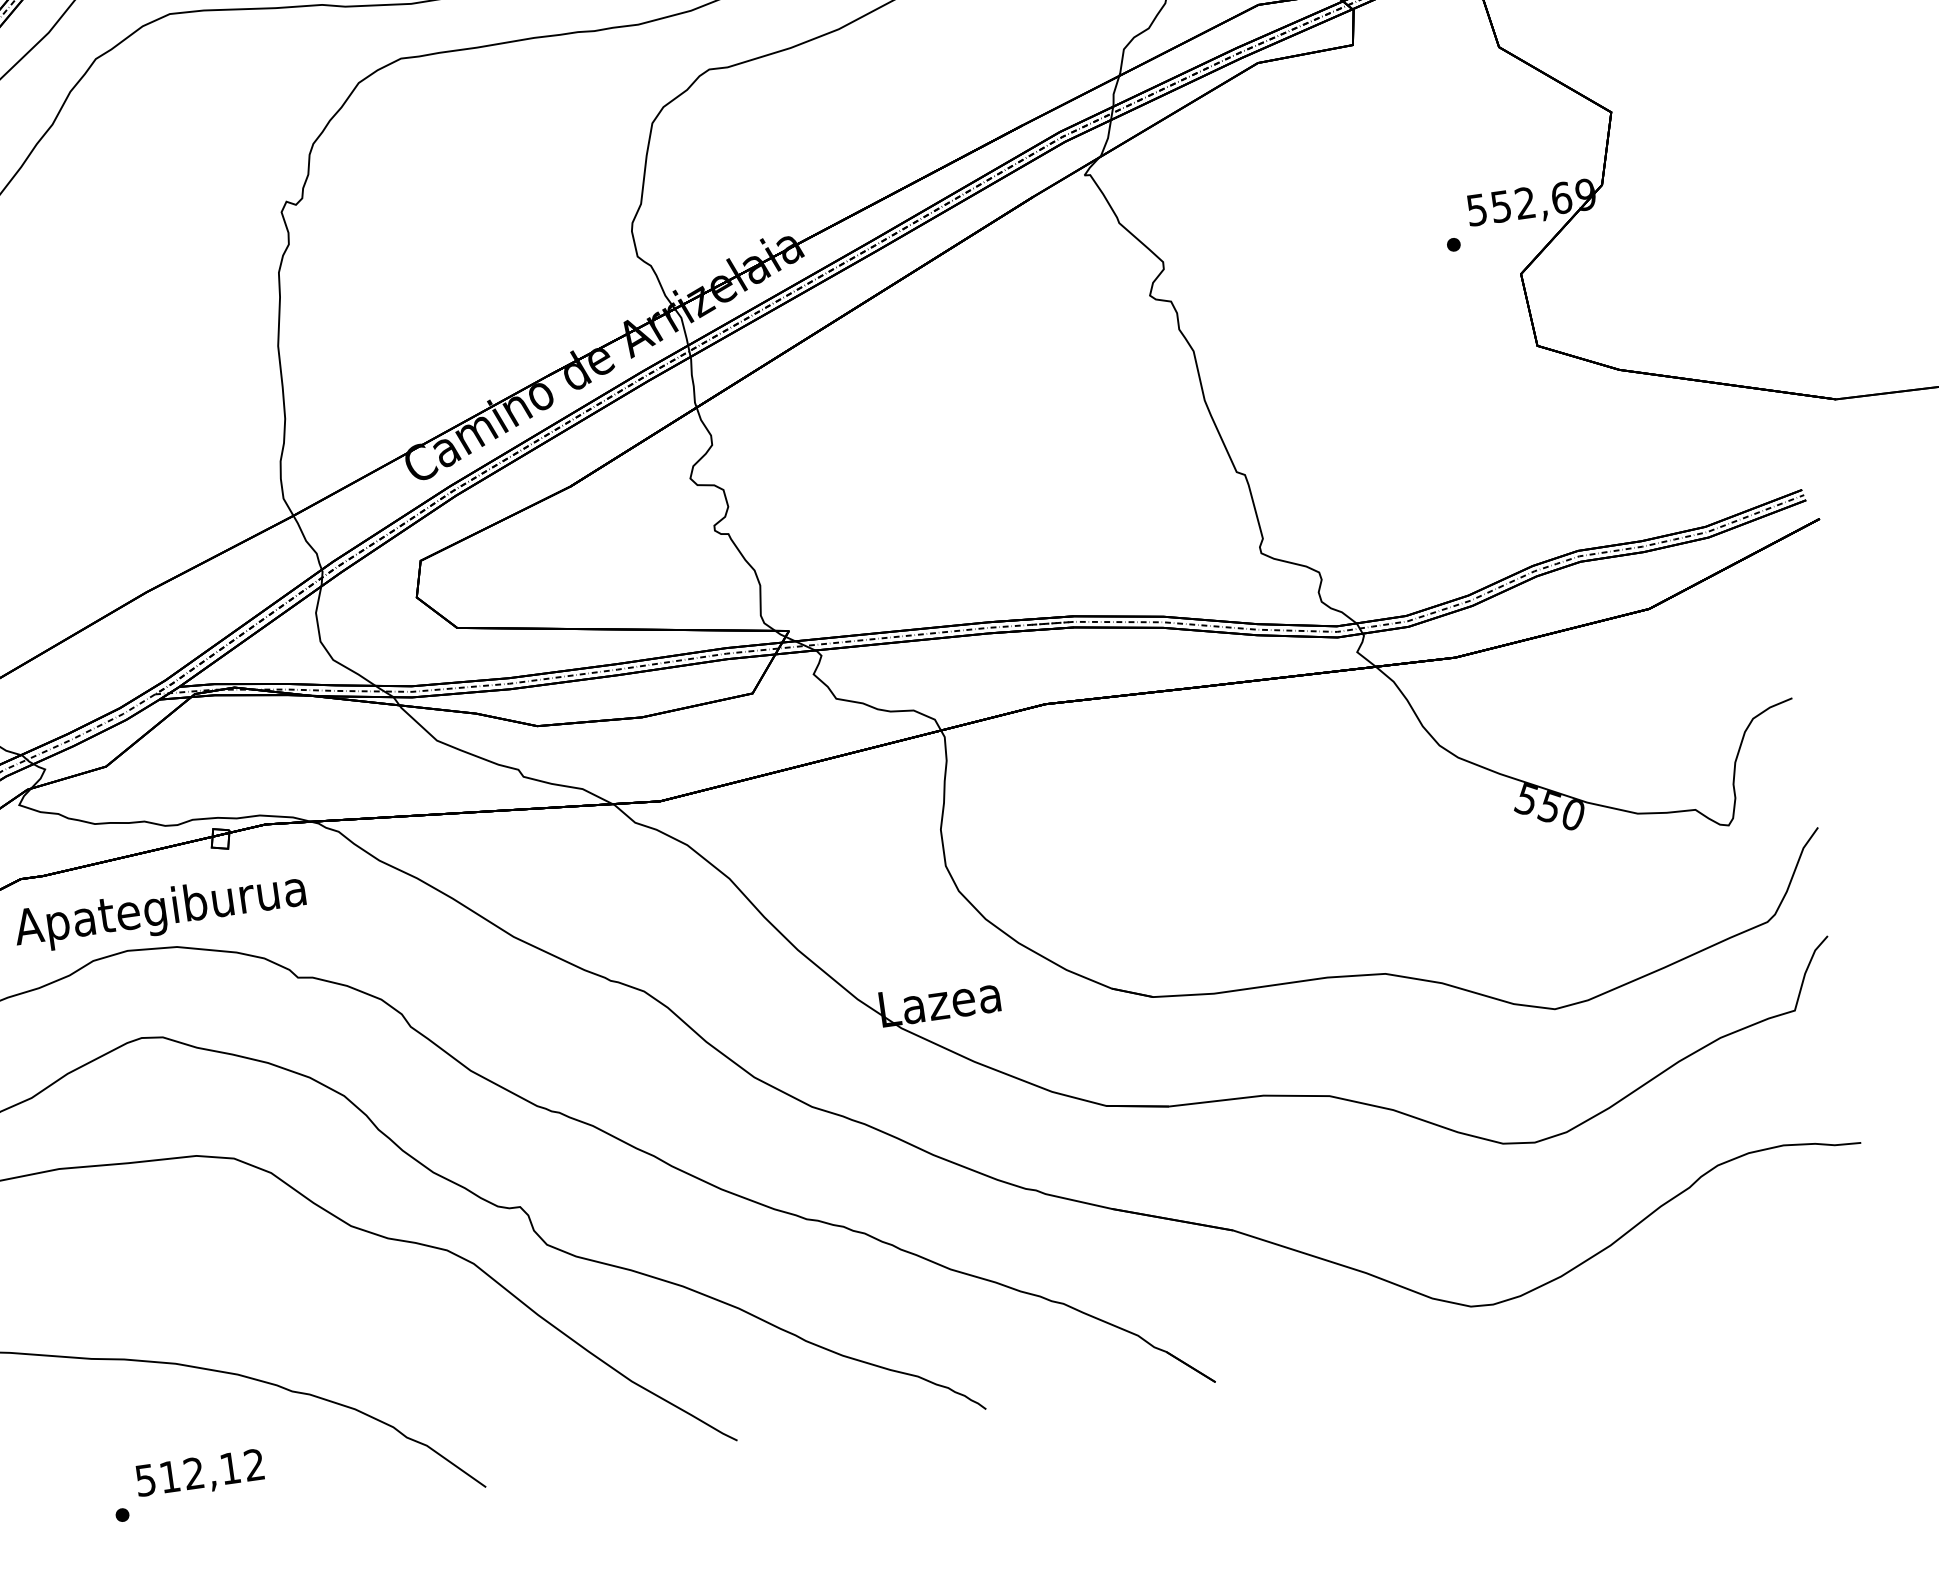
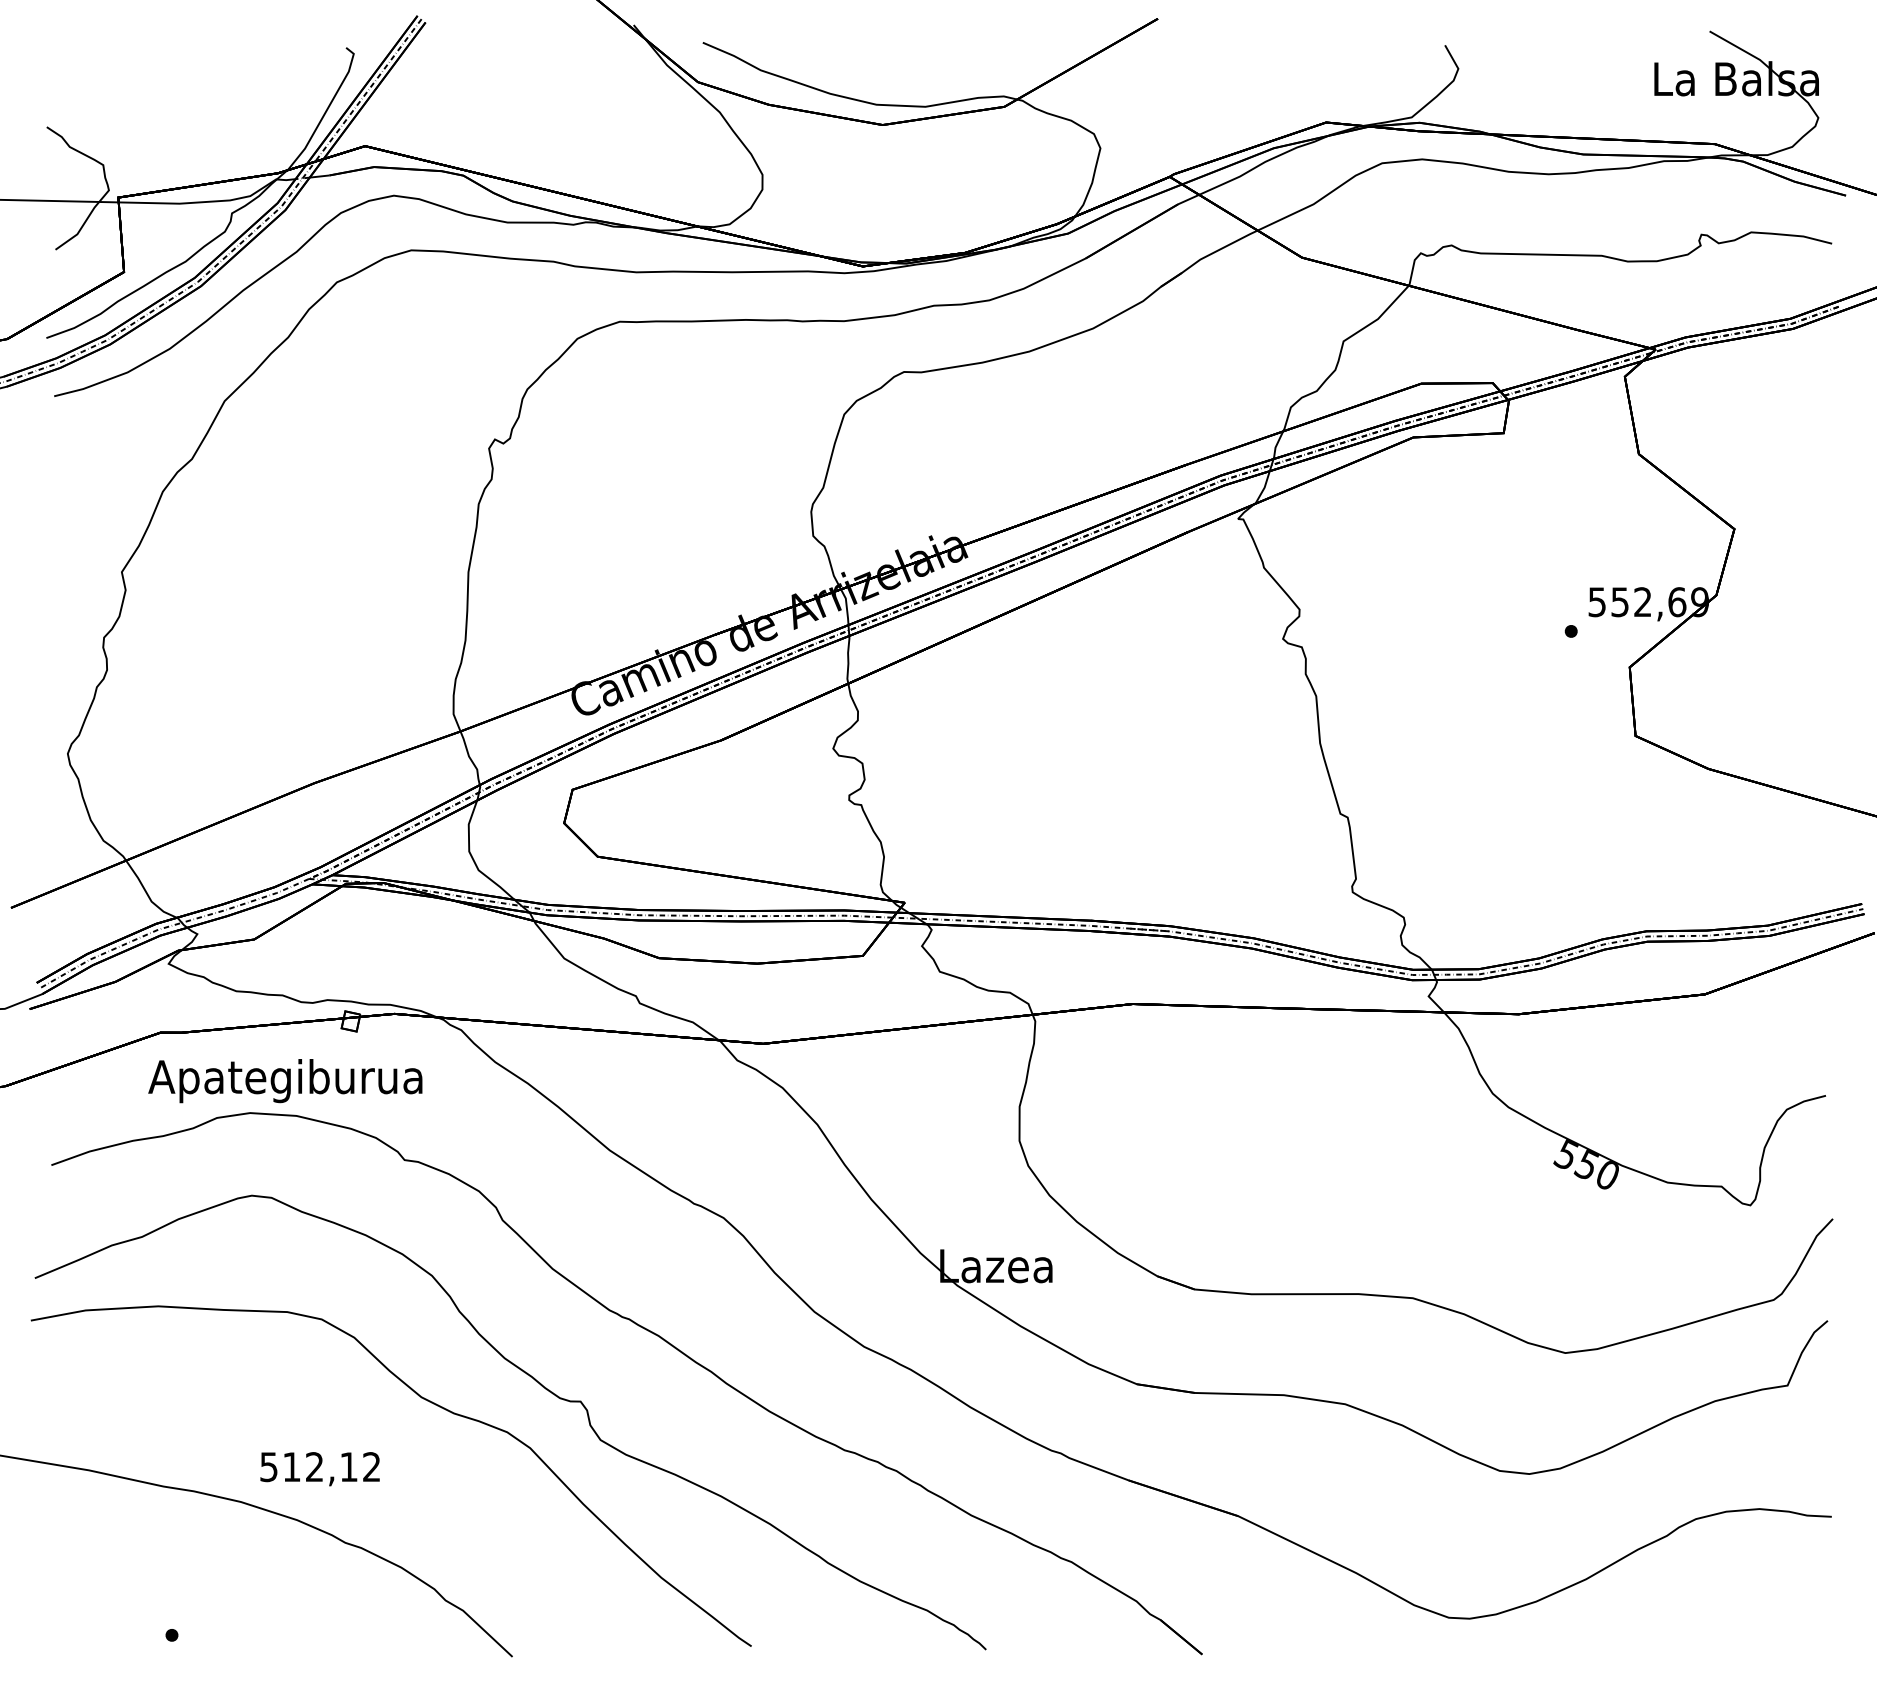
text: (199, 1475) -> (319, 1469), moved

